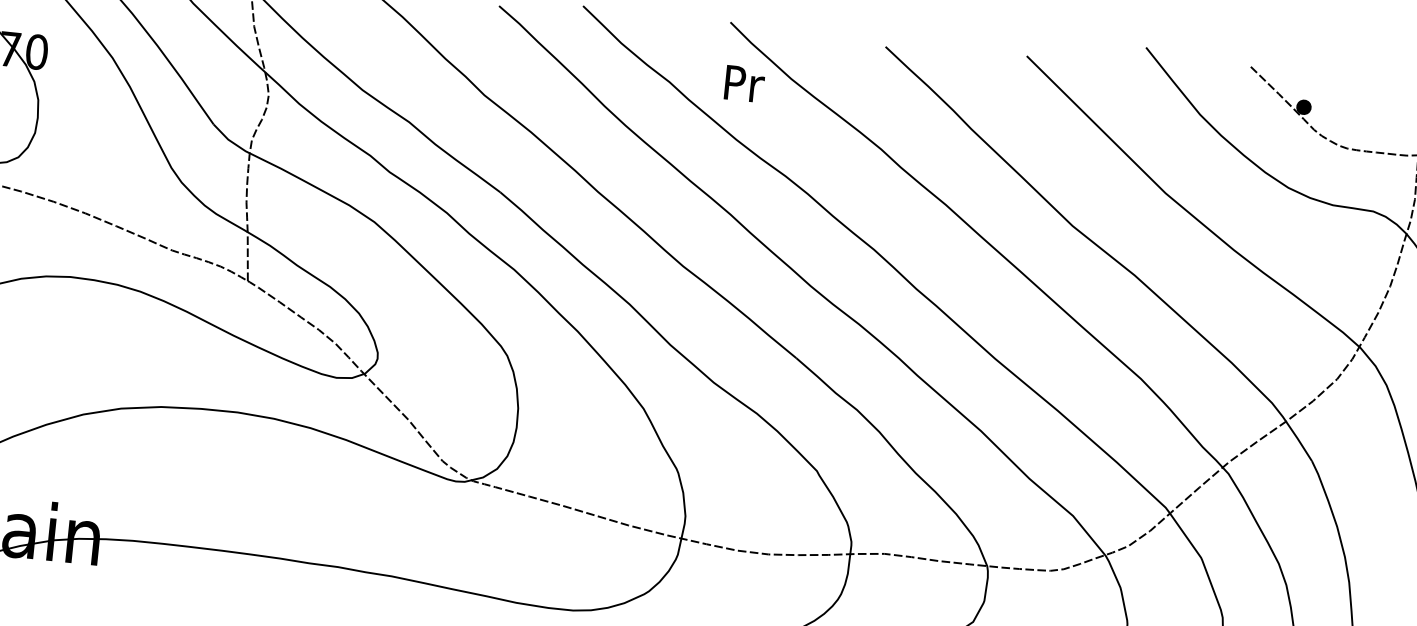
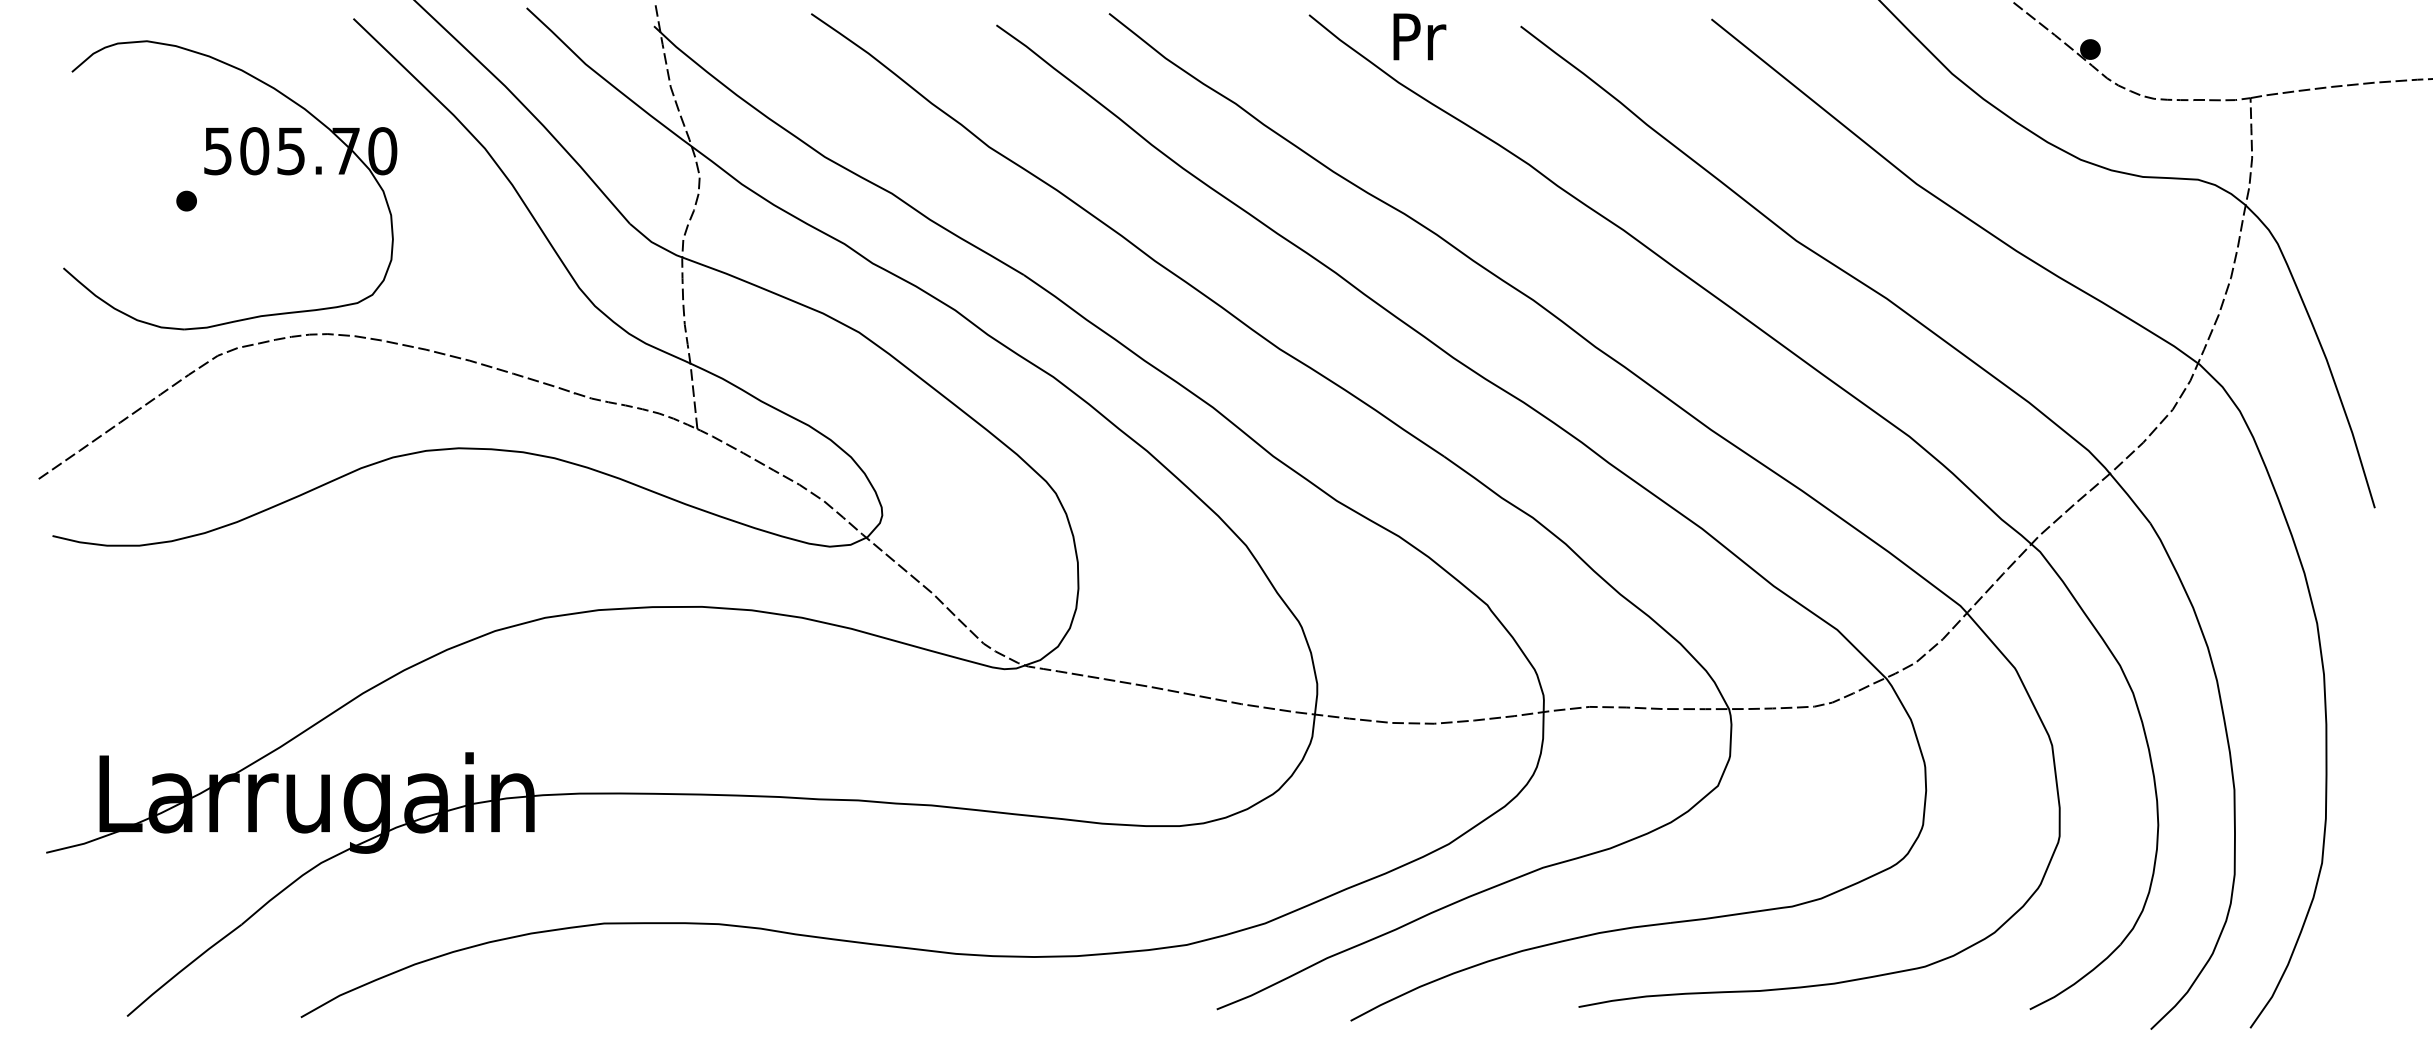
text: (744, 83) -> (1419, 36), moved

